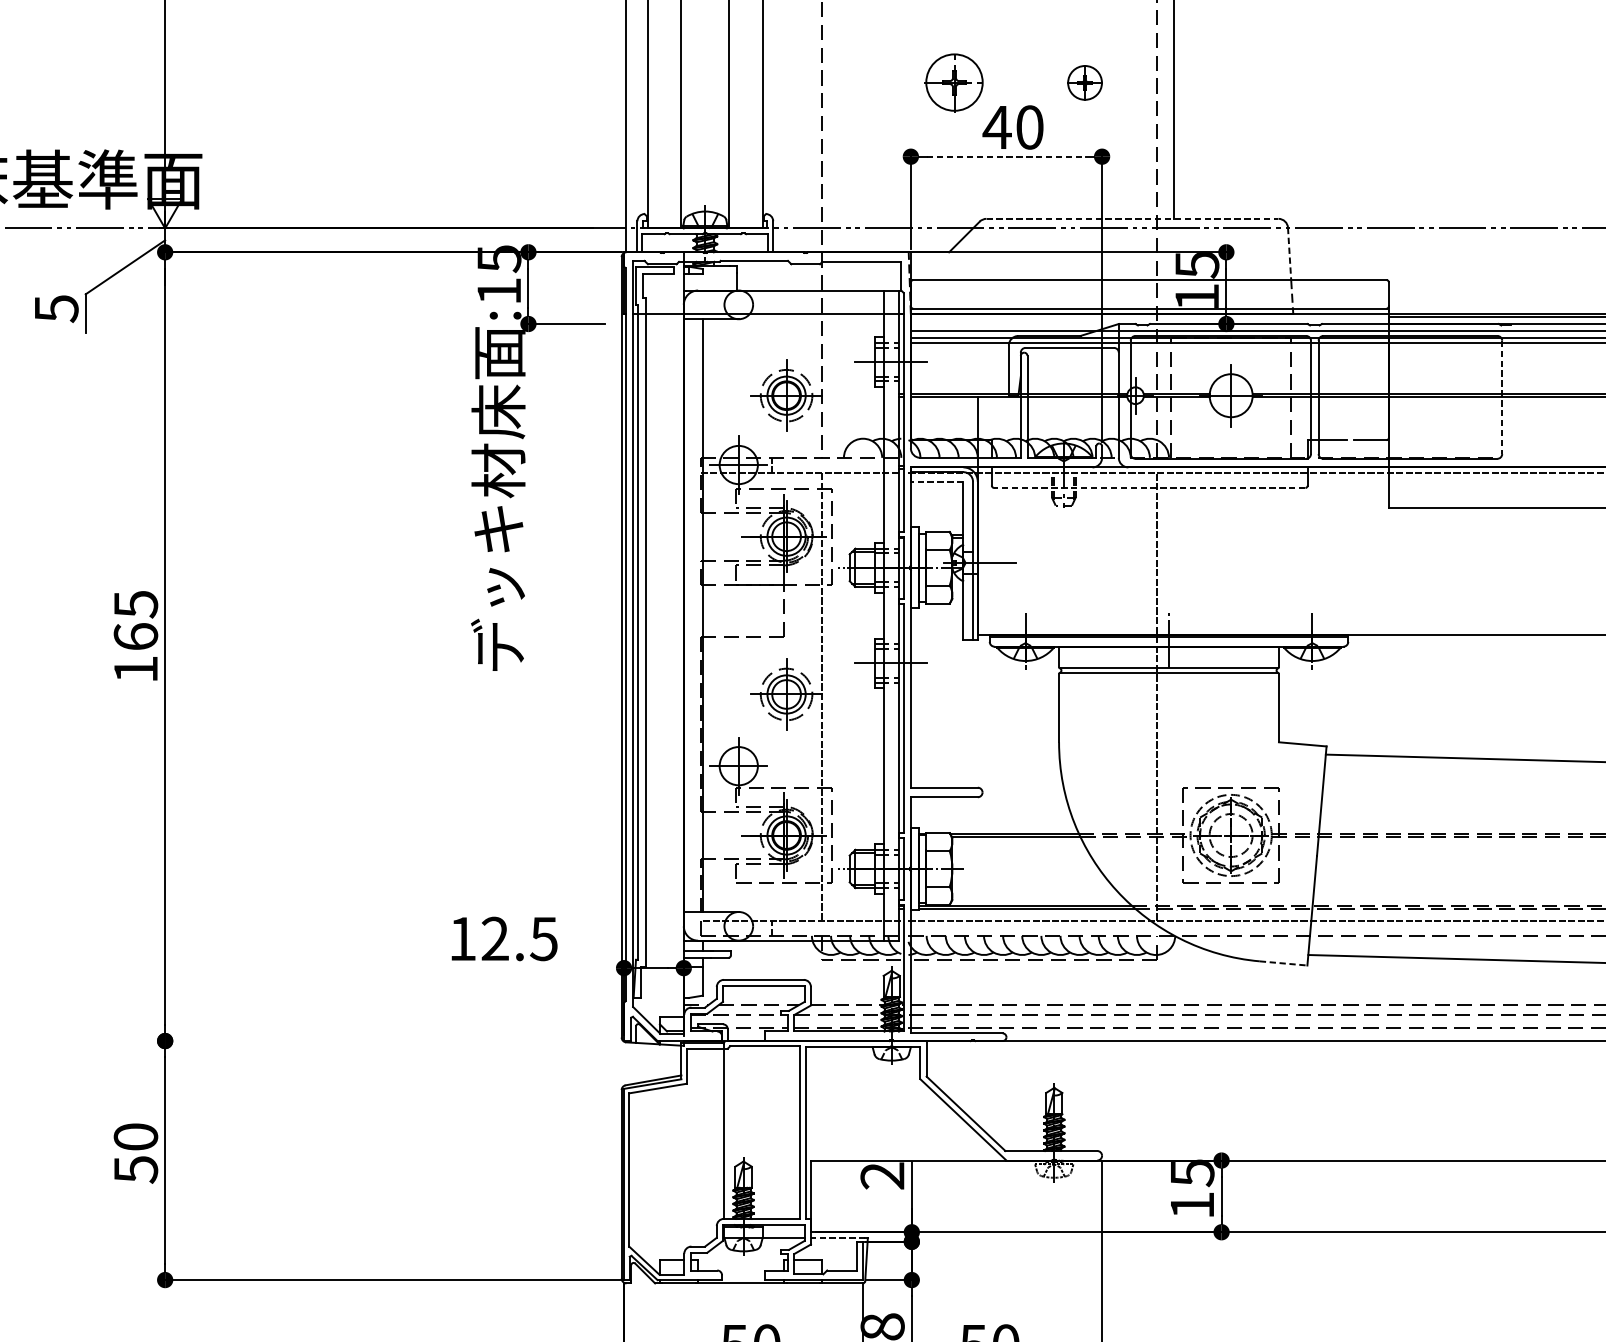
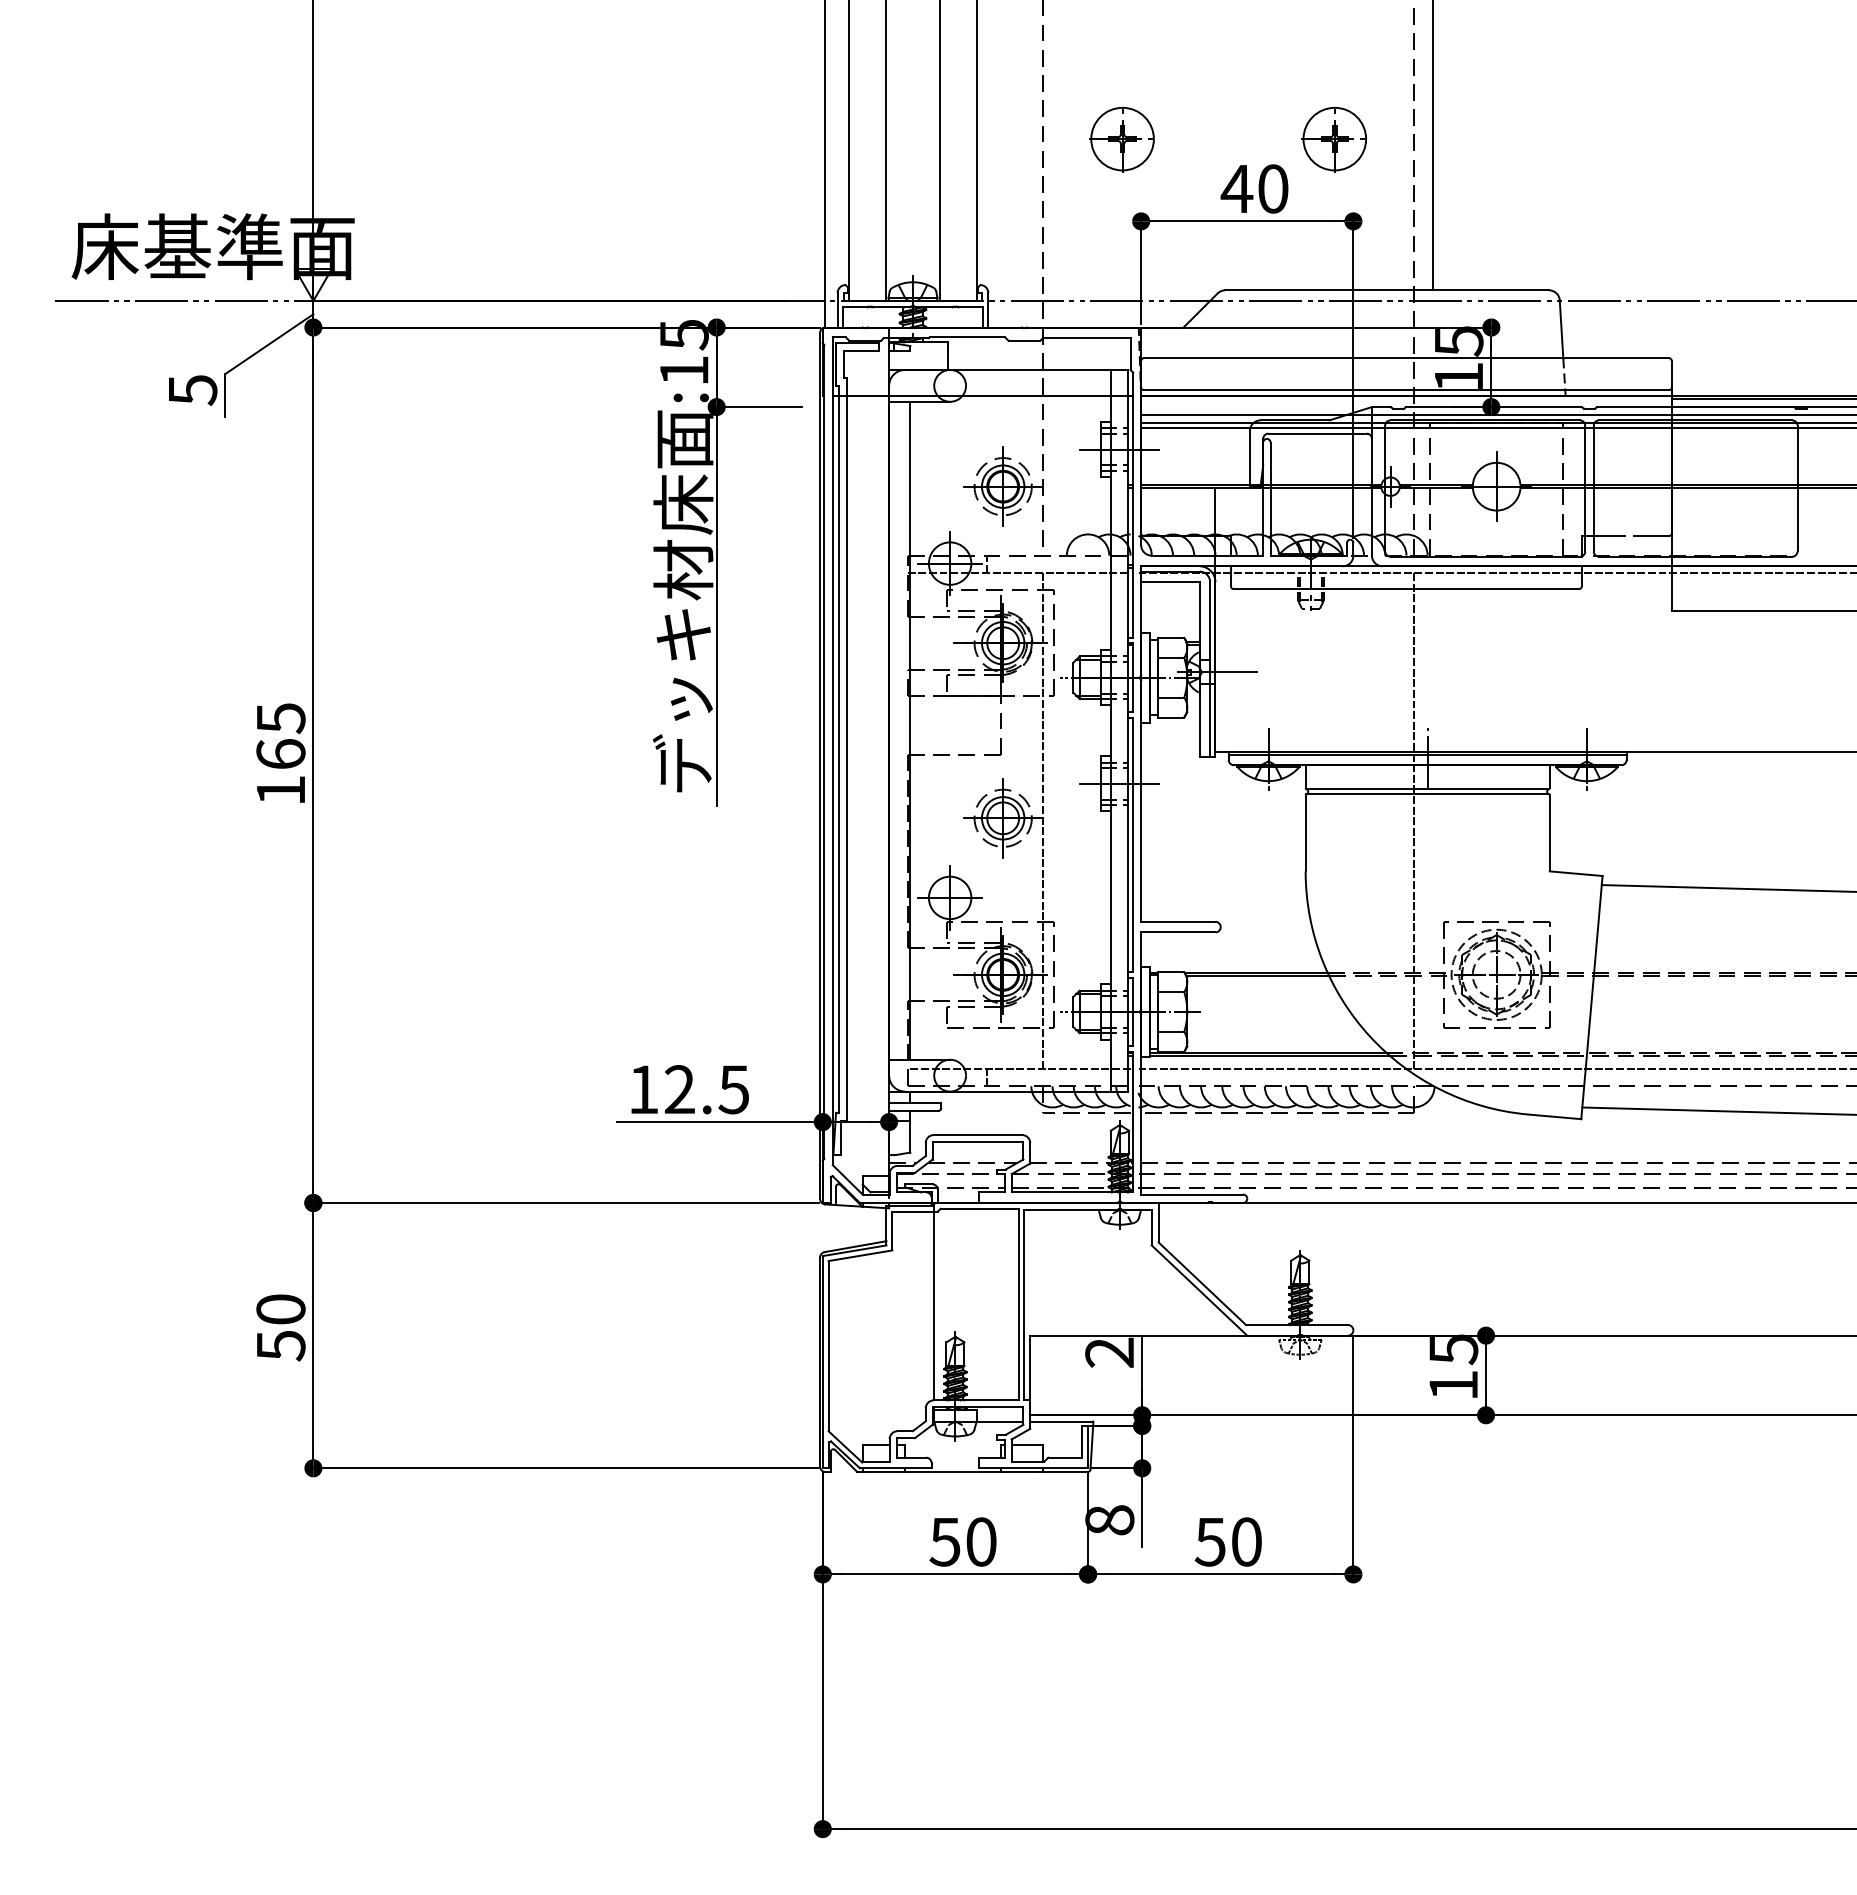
part: (953, 82) -> (1121, 139), moved
part: (1084, 82) -> (1333, 139), size x1.67
line: (1006, 156) -> (1247, 221), dashed -> solid
line: (1132, 218) -> (1387, 290), dashed -> solid
line: (1289, 254) -> (1561, 329), dashed -> solid
line: (1502, 397) -> (1797, 488), dashed -> solid
line: (936, 482) -> (1169, 582), dashed -> solid
line: (1149, 488) -> (1406, 589), dashed -> solid
line: (528, 503) -> (716, 606), added
line: (1283, 963) -> (1554, 1116), dashed -> solid
line: (531, 968) -> (719, 1122), added
line: (390, 1041) -> (563, 1203), added
line: (838, 1237) -> (1060, 1421), dashed -> solid

